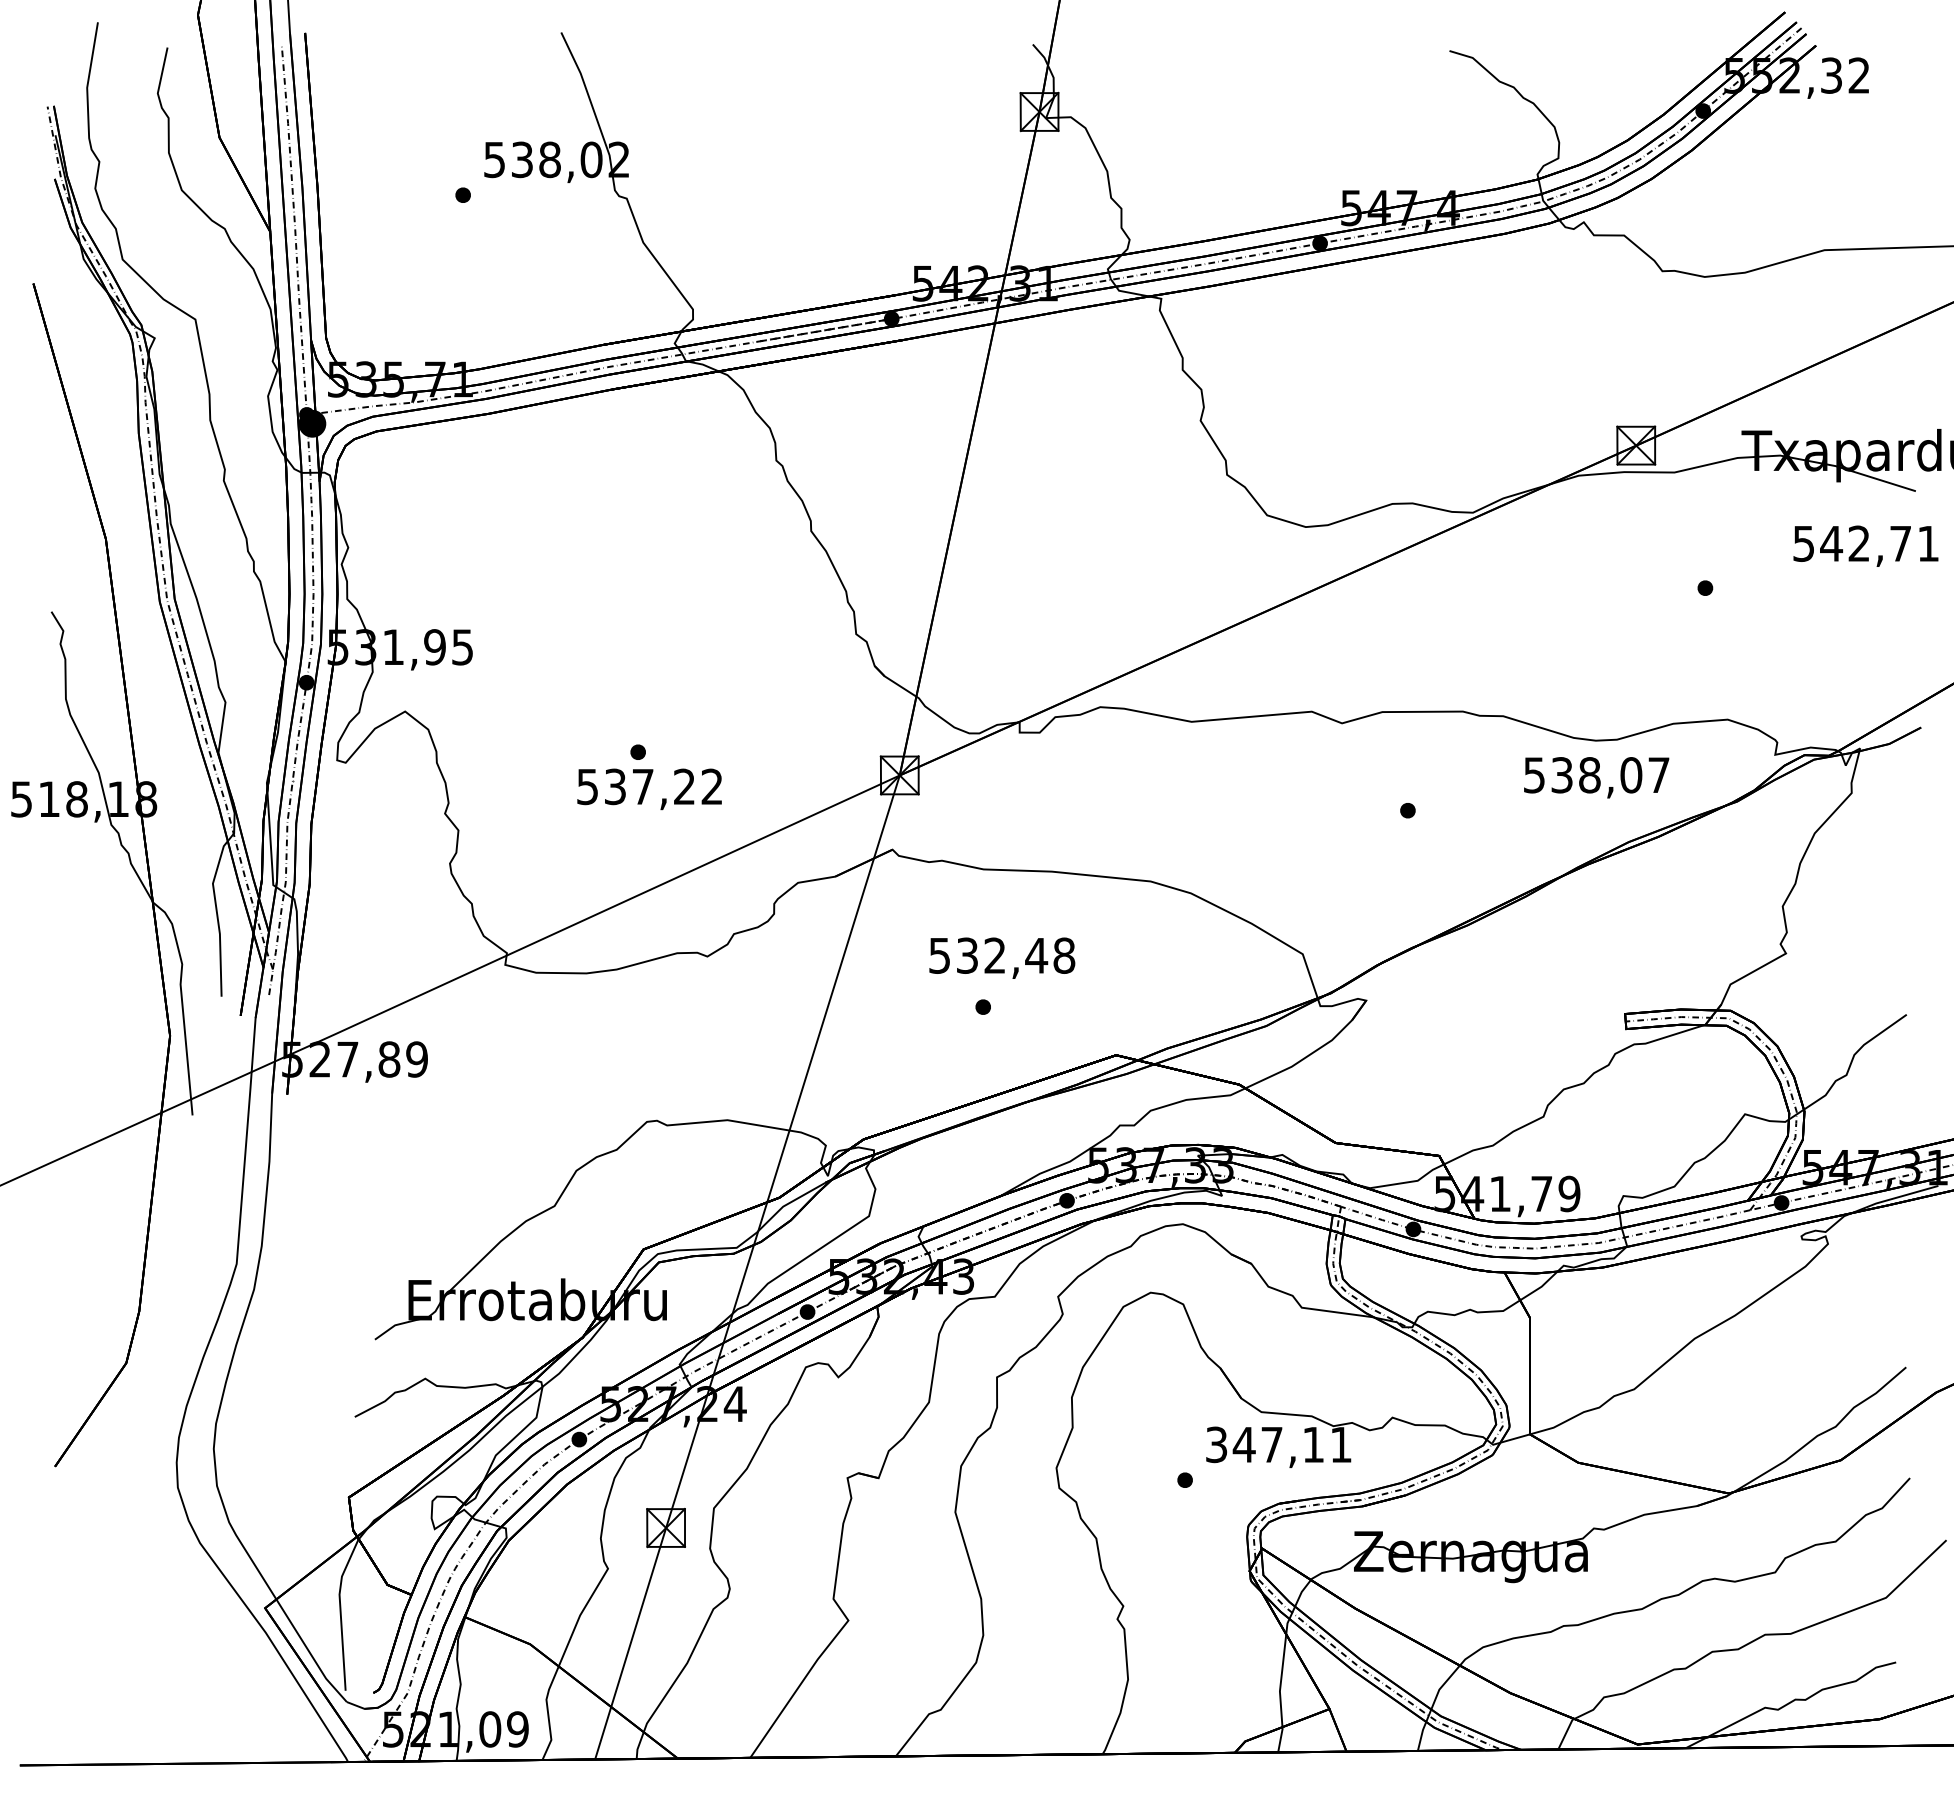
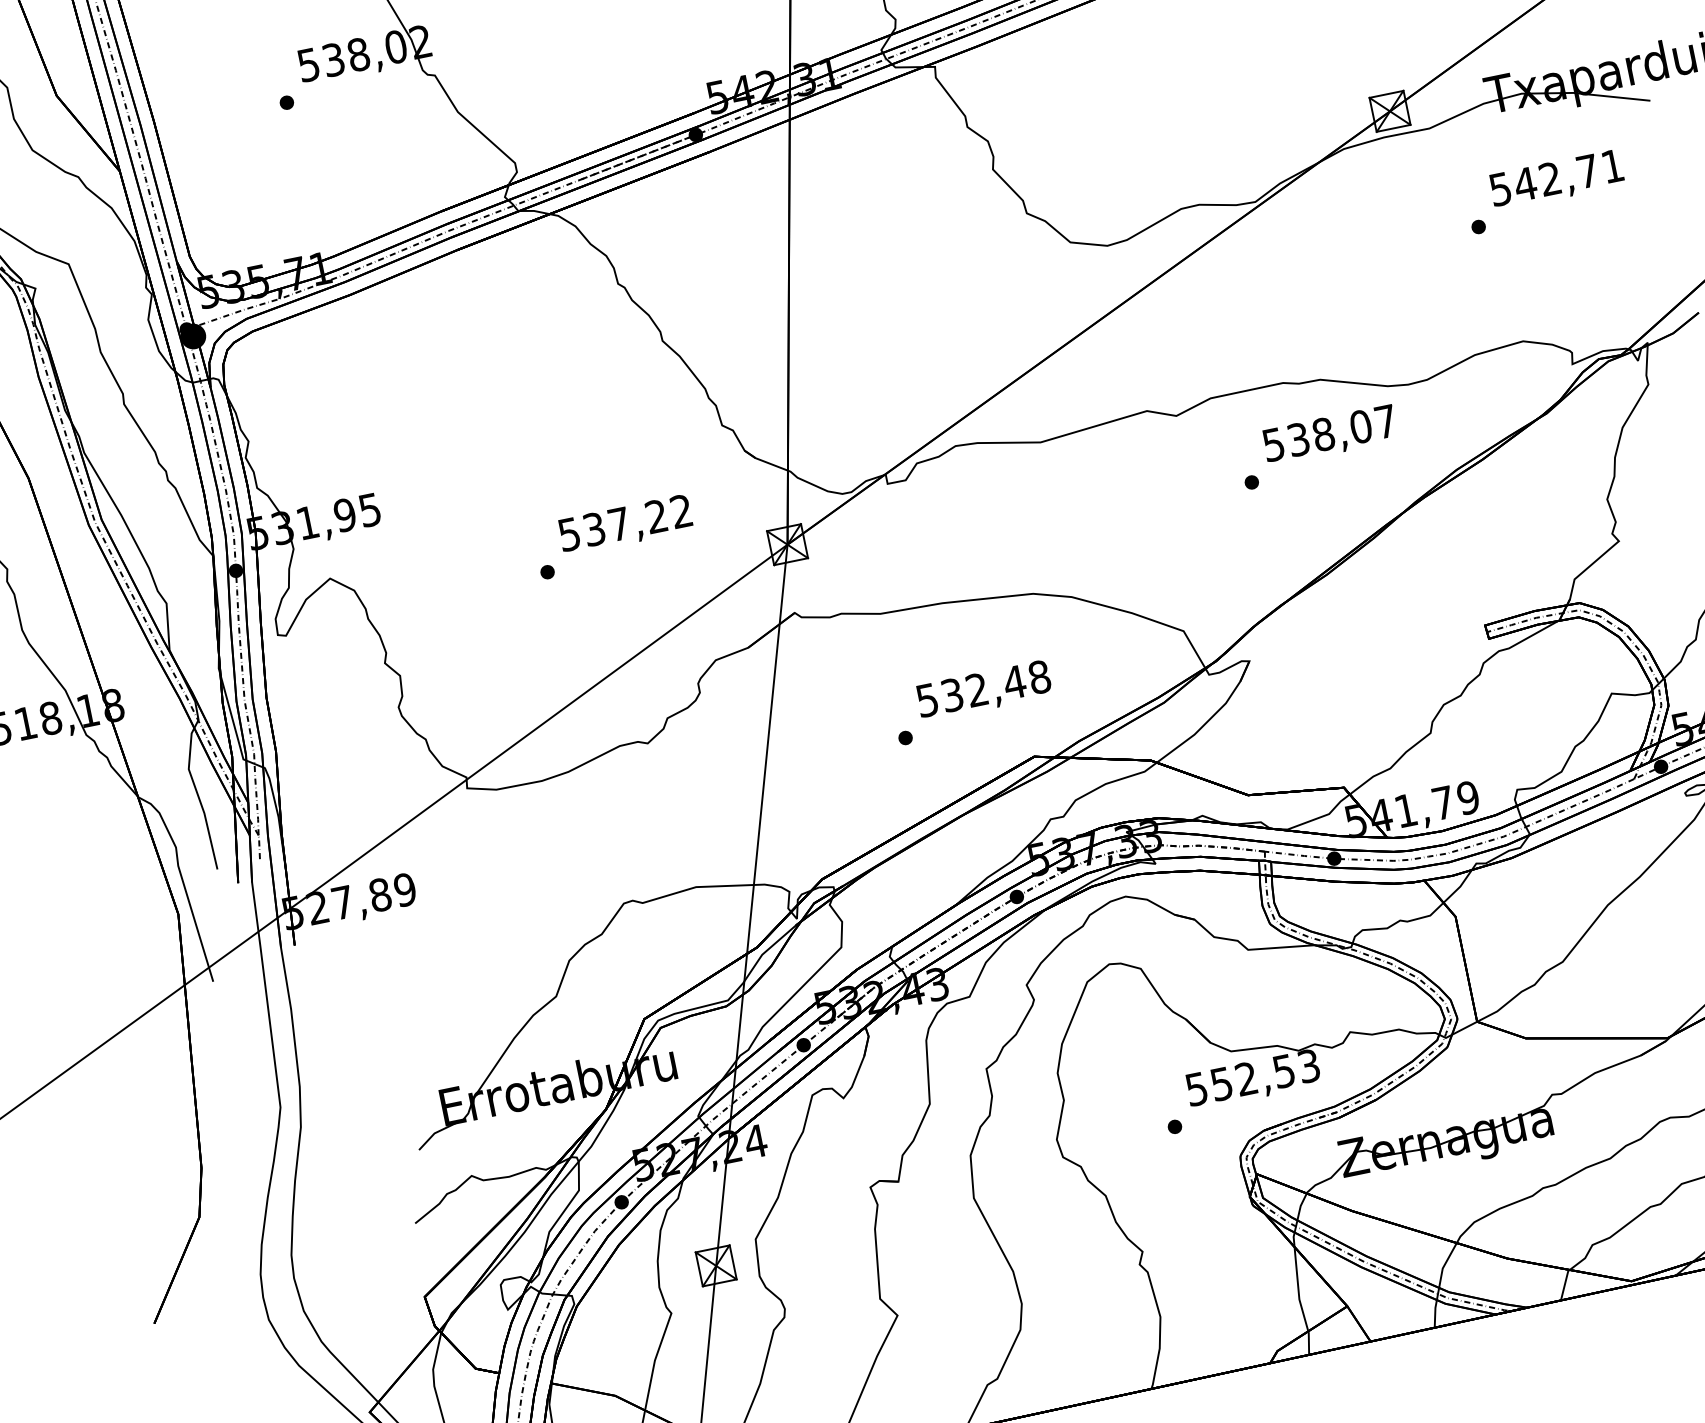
text: (1865, 545) -> (1556, 179), moved
text: (1596, 777) -> (1330, 435), moved
text: (649, 789) -> (625, 525), moved
text: (1002, 957) -> (984, 690), moved
text: (1278, 1444) -> (1252, 1077), 347,11 -> 552,53

